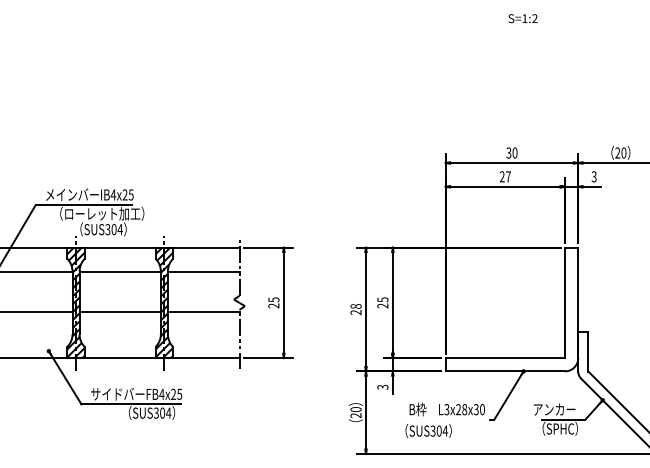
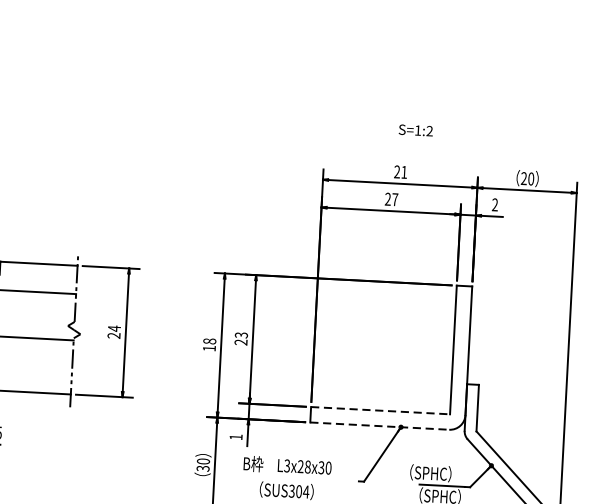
text: (522, 18) -> (415, 130), moved
text: (511, 152) -> (400, 171), 30 -> 21
text: (593, 177) -> (494, 205), 3 -> 2
text: (273, 299) -> (114, 328), 25 -> 24
text: (381, 299) -> (239, 334), 25 -> 23
text: (355, 312) -> (208, 348), 28 -> 18
line: (505, 358) -> (380, 411), solid -> dashed
line: (505, 371) -> (379, 426), solid -> dashed
text: (382, 386) -> (235, 436), 3 -> 1
text: (446, 409) -> (286, 465), moved
text: (554, 409) -> (434, 473), アンカー -> （SPHC）
text: (356, 415) -> (203, 468), 20 -> 30

